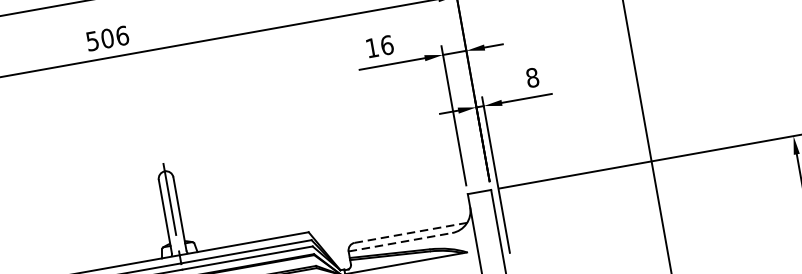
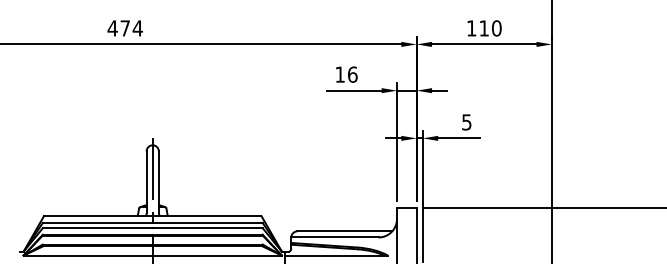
text: (106, 38) -> (124, 28), 506 -> 474
text: (532, 78) -> (466, 122), 8 -> 5
line: (411, 232) -> (345, 231), dashed -> solid
line: (399, 242) -> (334, 237), dashed -> solid

